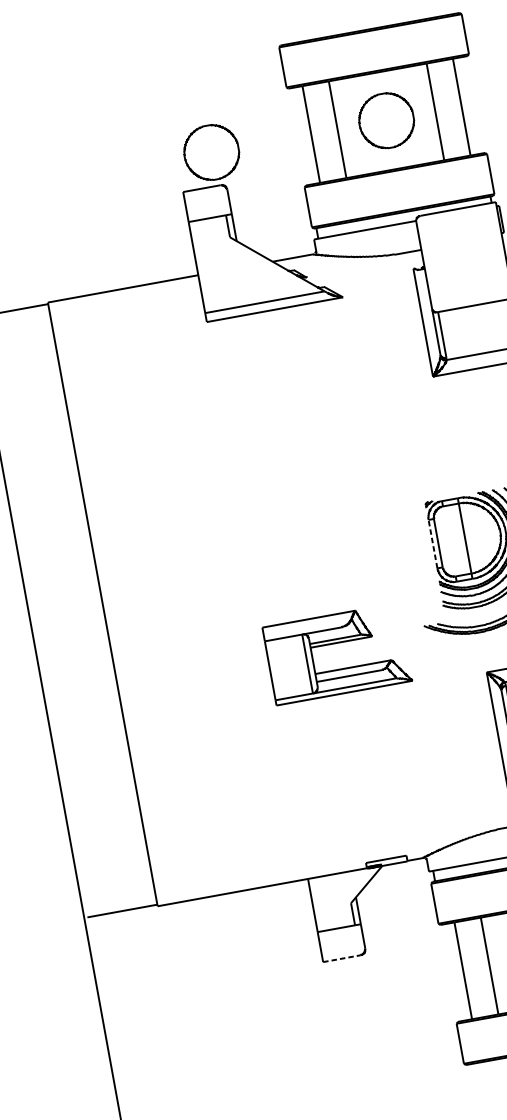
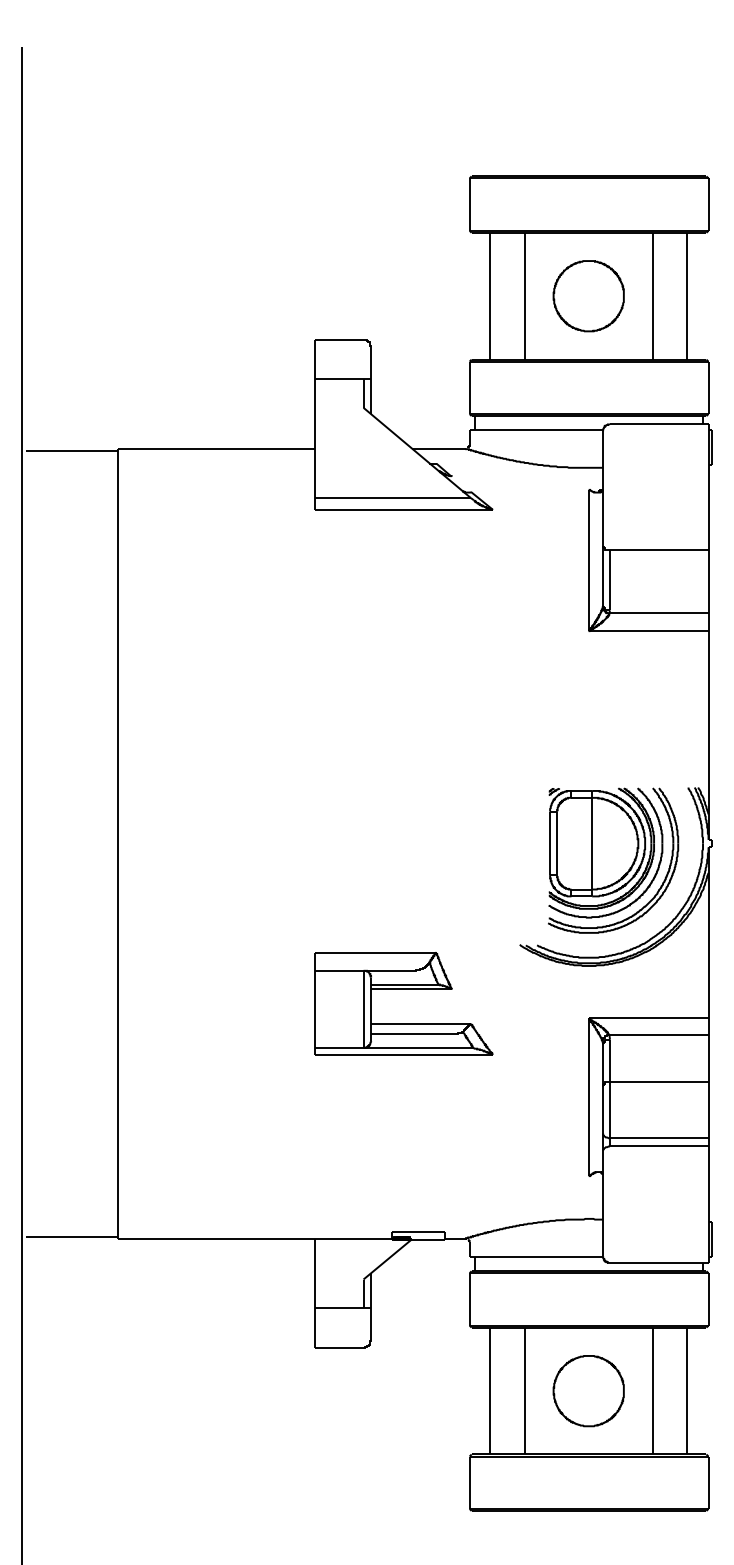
part: (211, 152) -> (359, 296), removed
line: (433, 544) -> (550, 843), dashed -> solid
part: (335, 643) -> (403, 989), moved
line: (342, 958) -> (339, 1347), dashed -> solid

